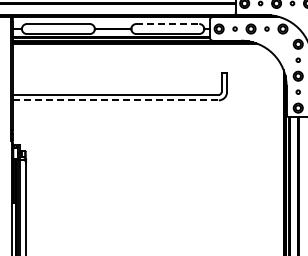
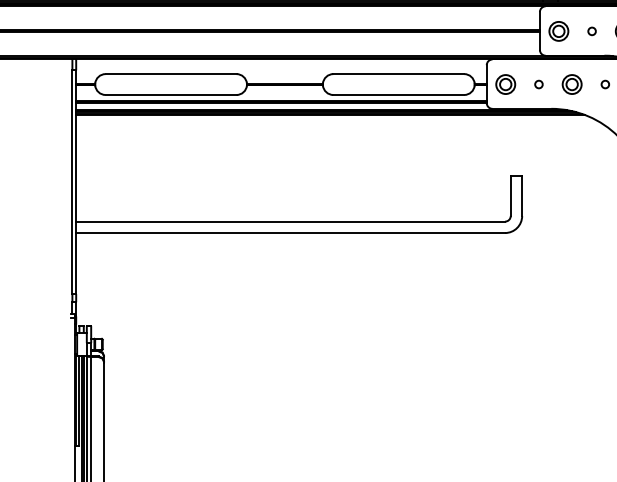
line: (168, 24) -> (400, 75), dashed -> solid
line: (116, 100) -> (292, 233), dashed -> solid

